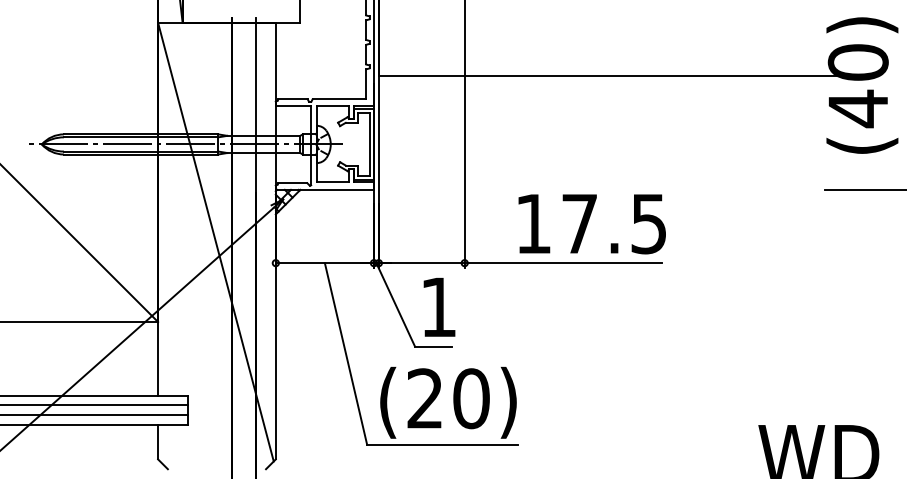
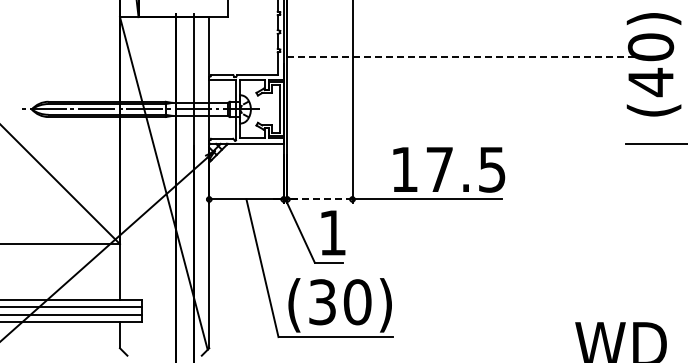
line: (622, 75) -> (472, 57), solid -> dashed
line: (421, 263) -> (319, 199), solid -> dashed
text: (425, 399) -> (322, 302), (20) -> (30)

